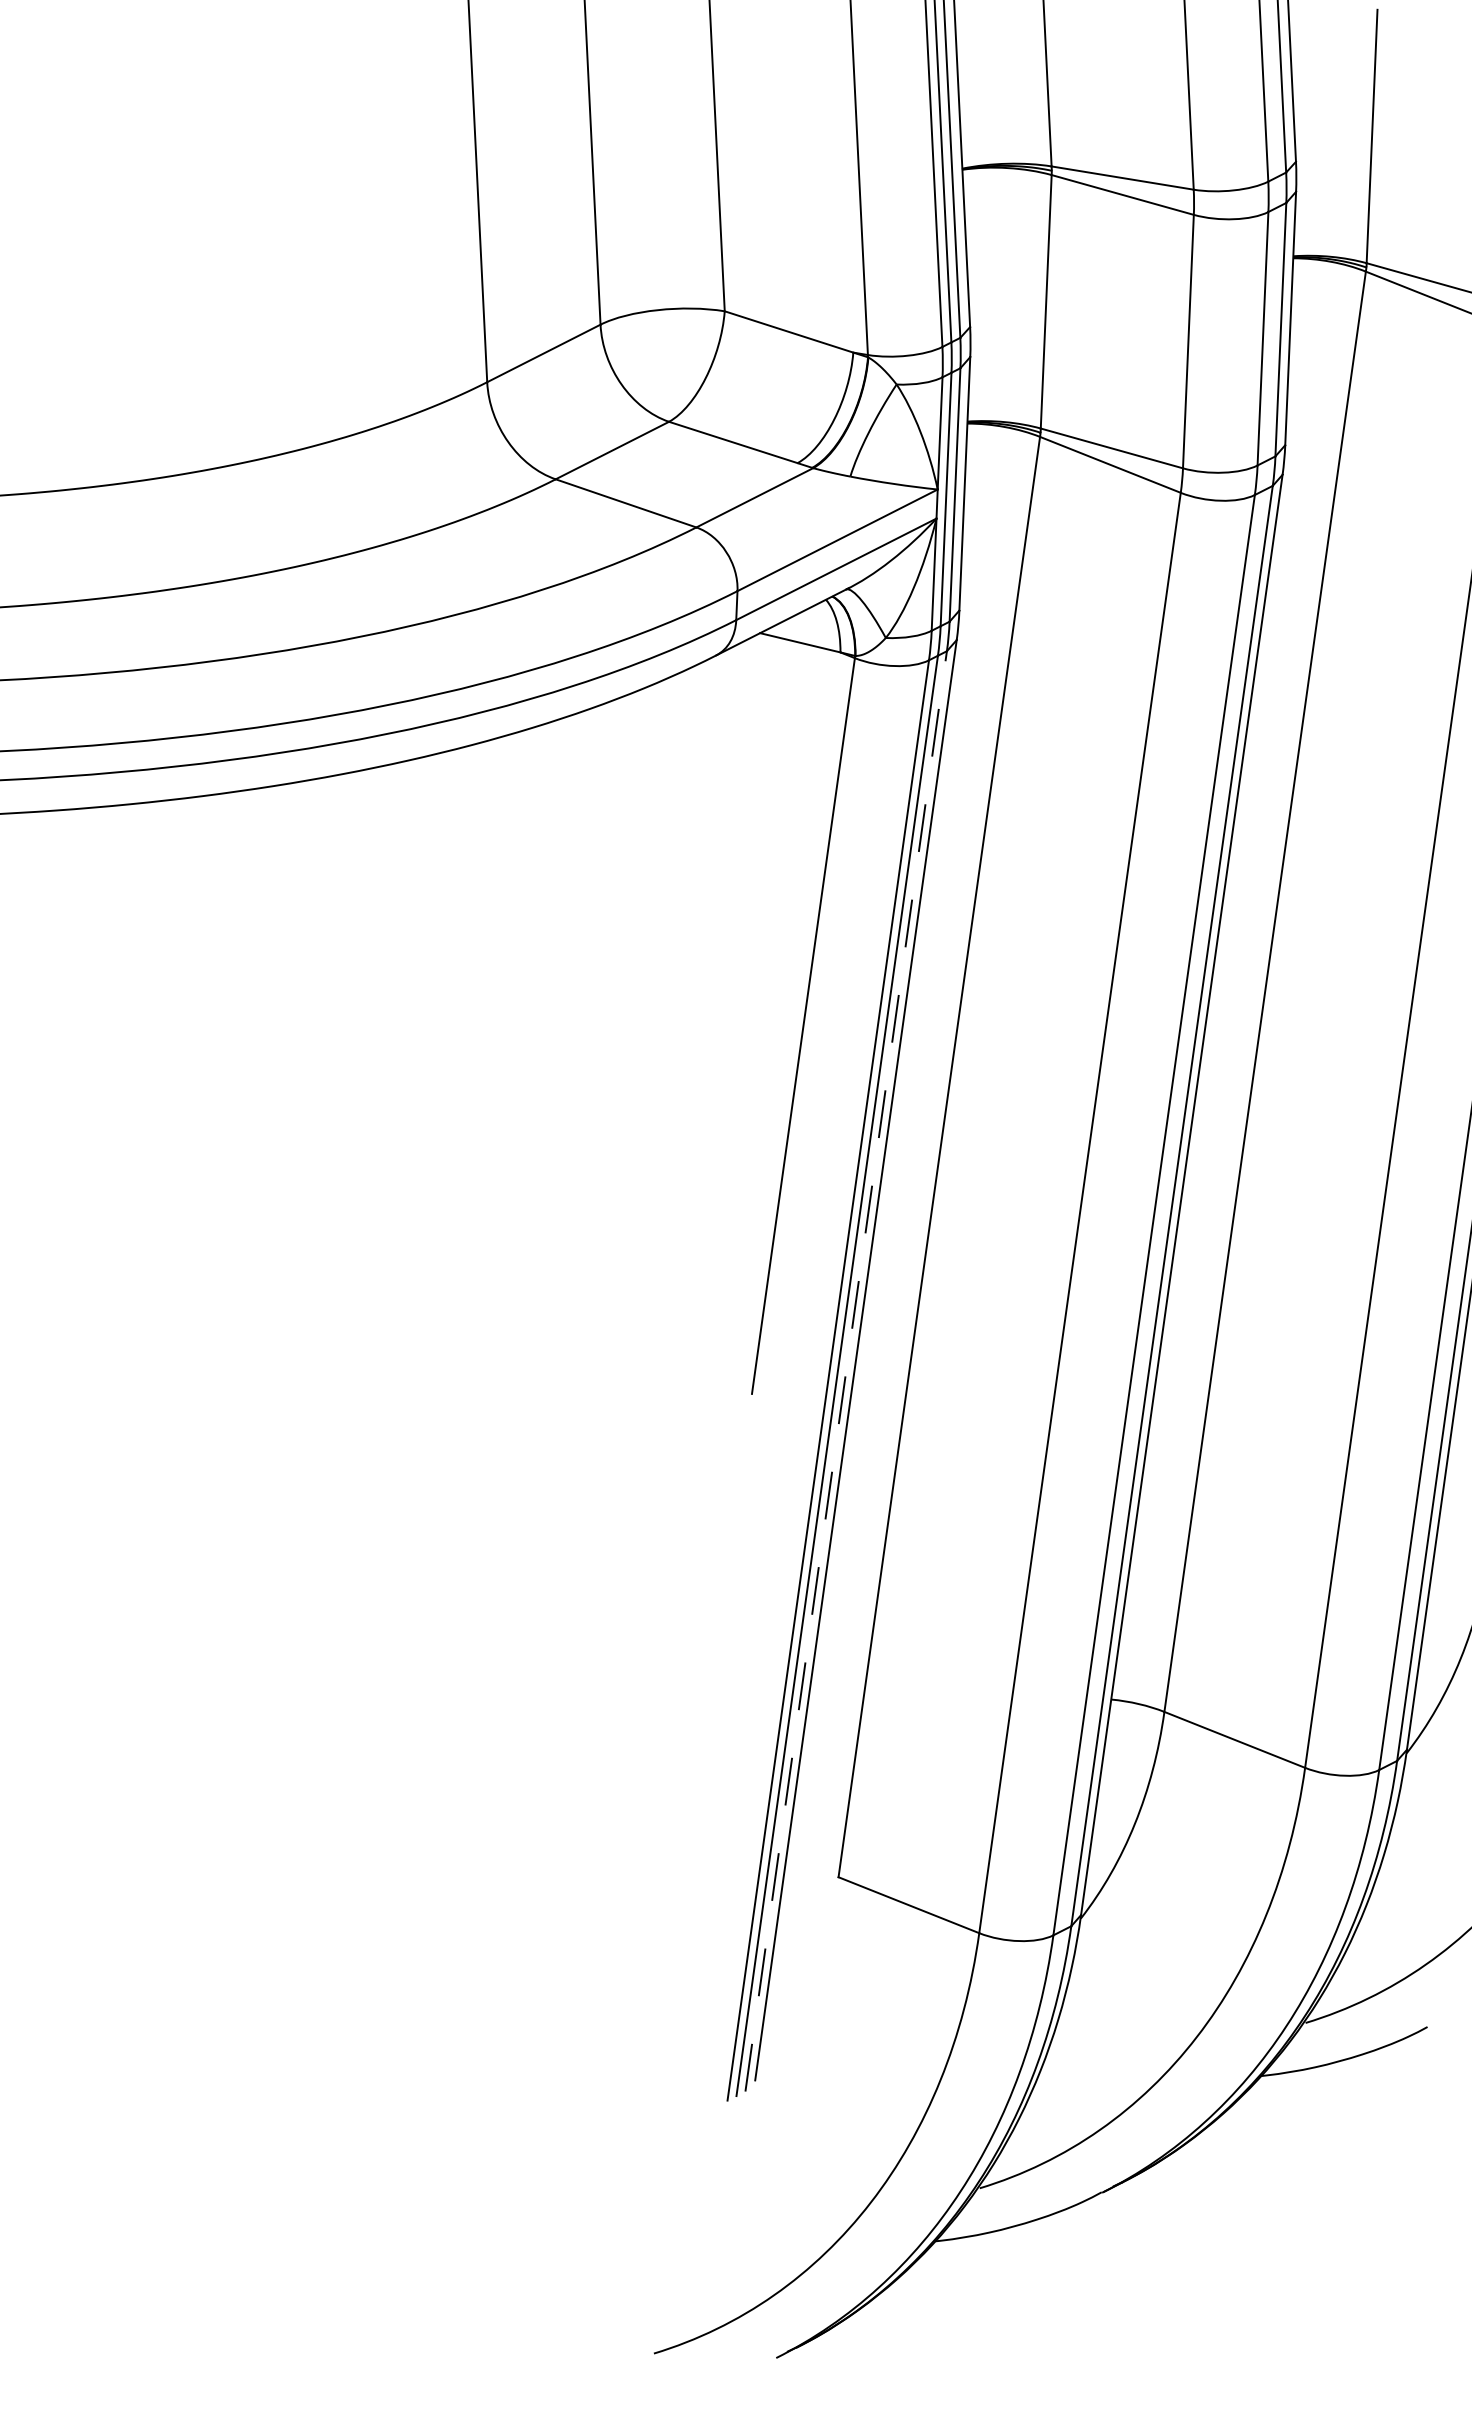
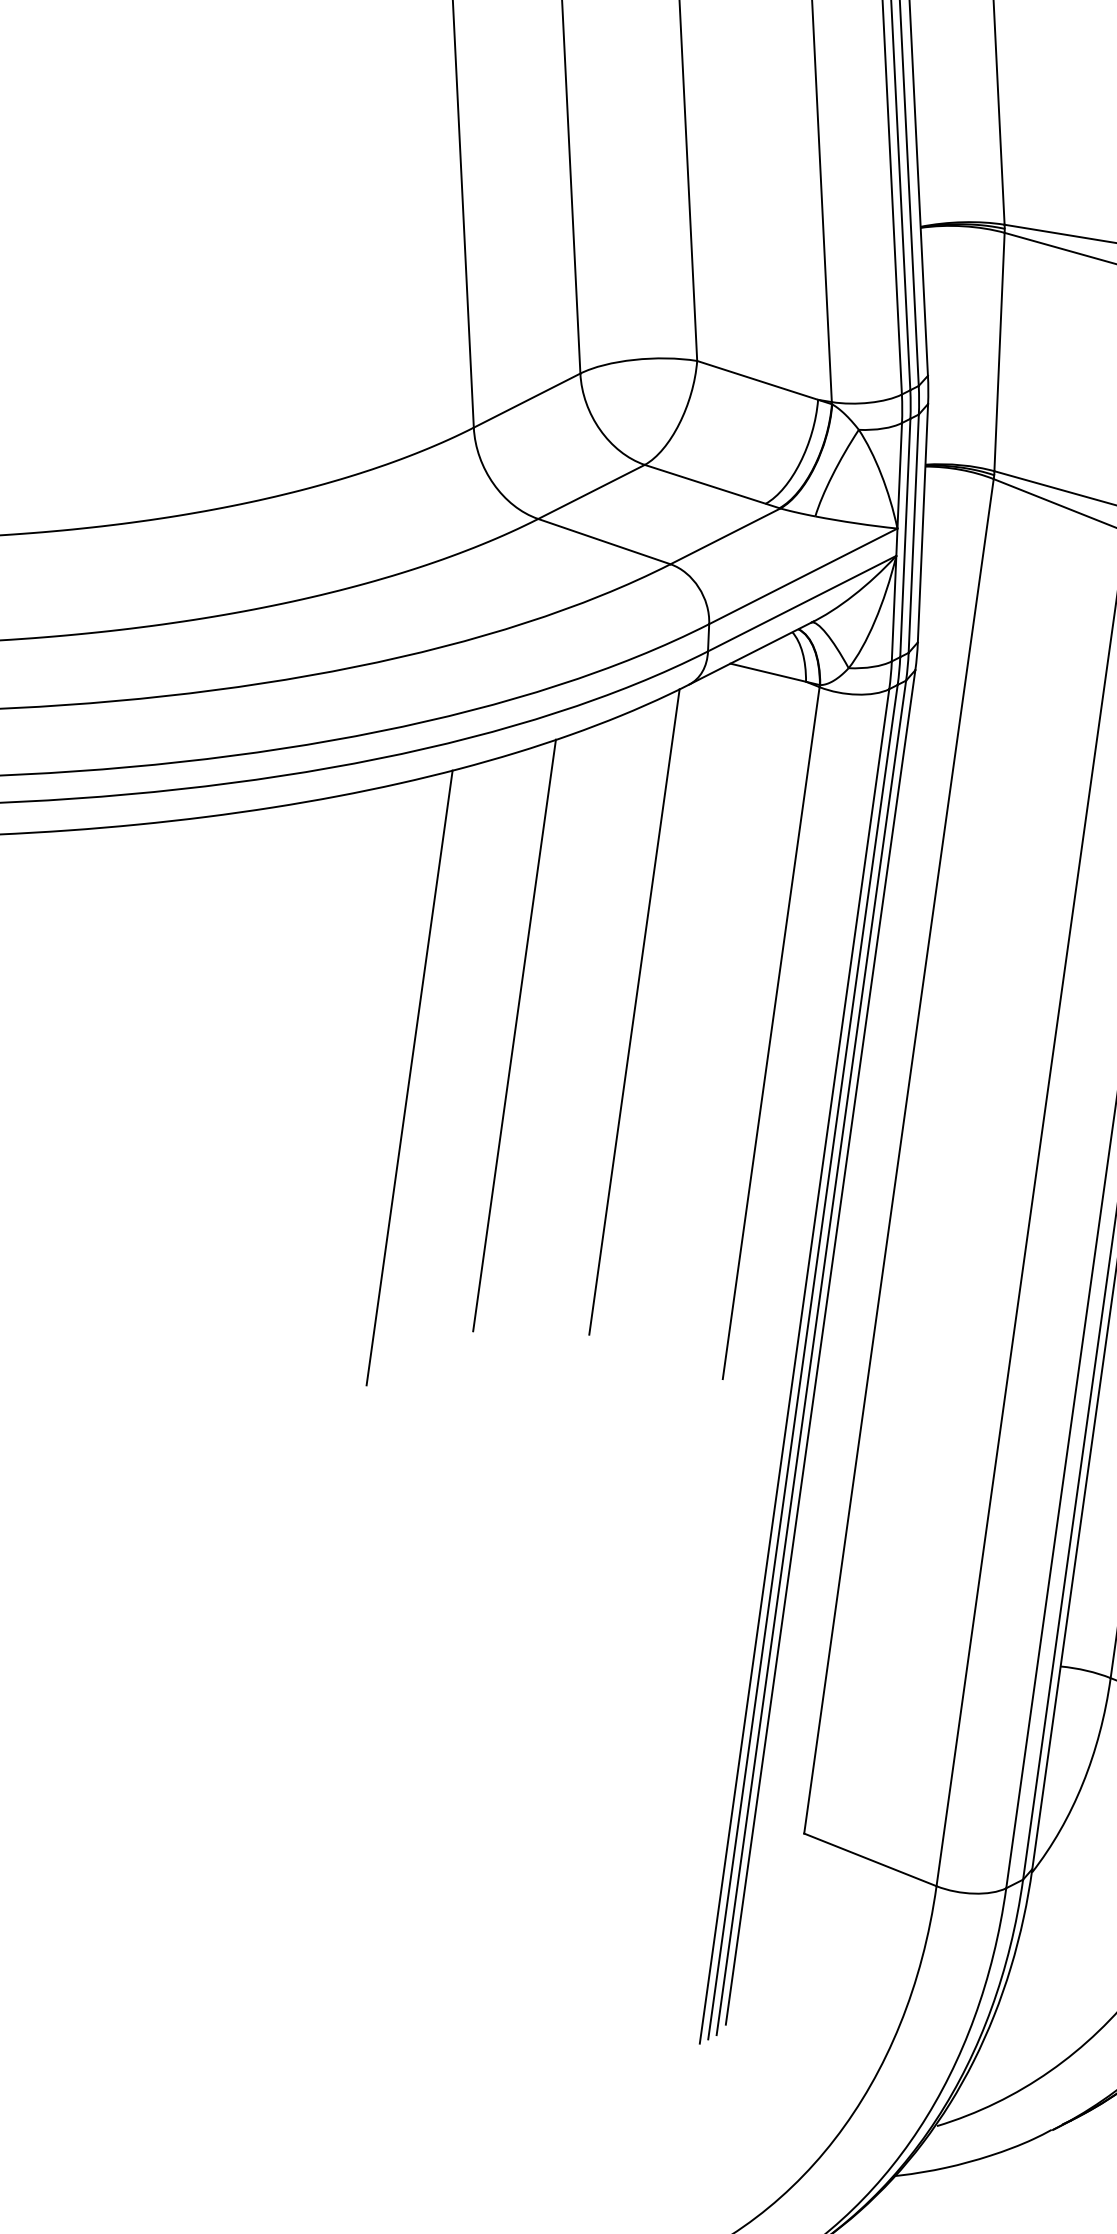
line: (658, 1003) -> (634, 1011), added
line: (530, 1028) -> (514, 1035), added
line: (418, 1073) -> (409, 1077), added
line: (846, 1370) -> (811, 1357), dashed -> solid

